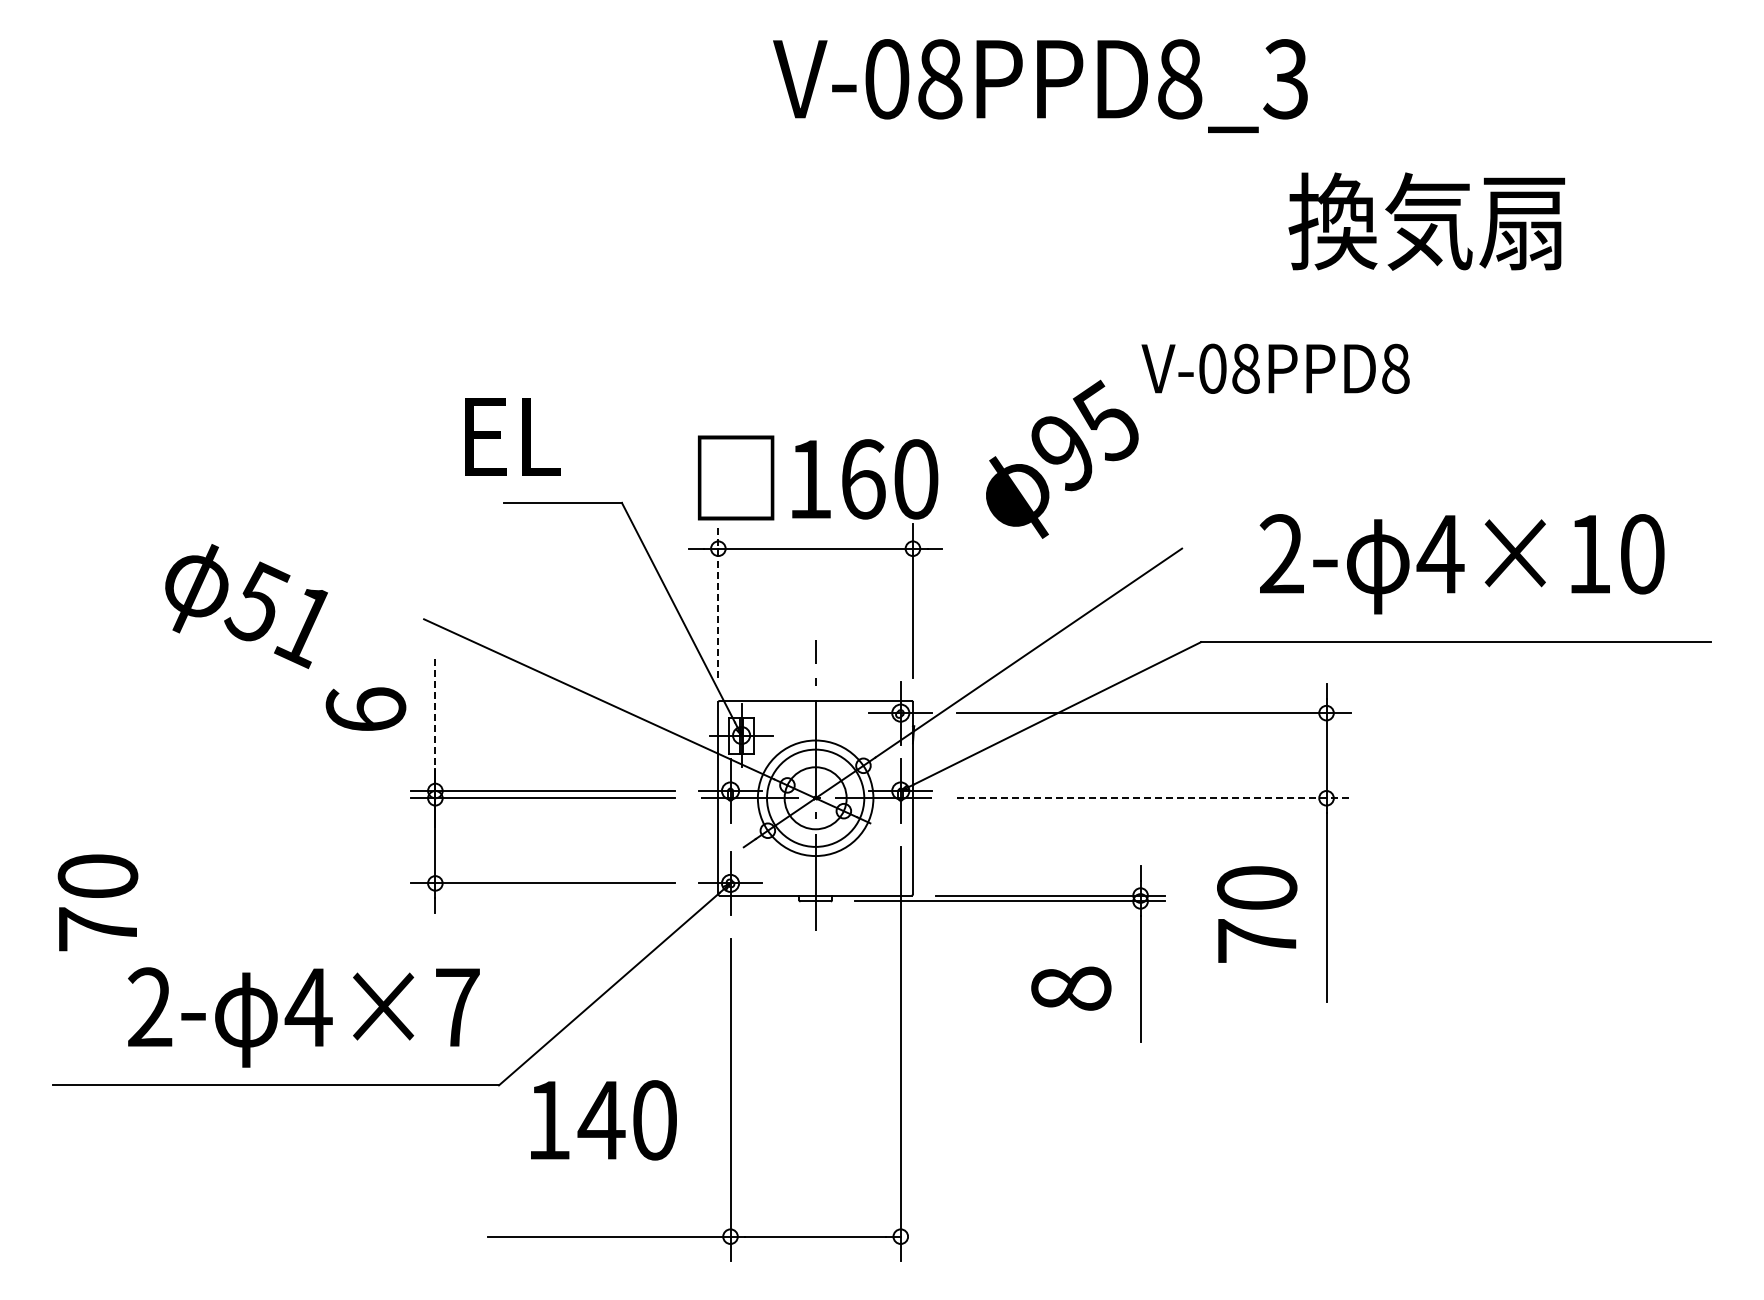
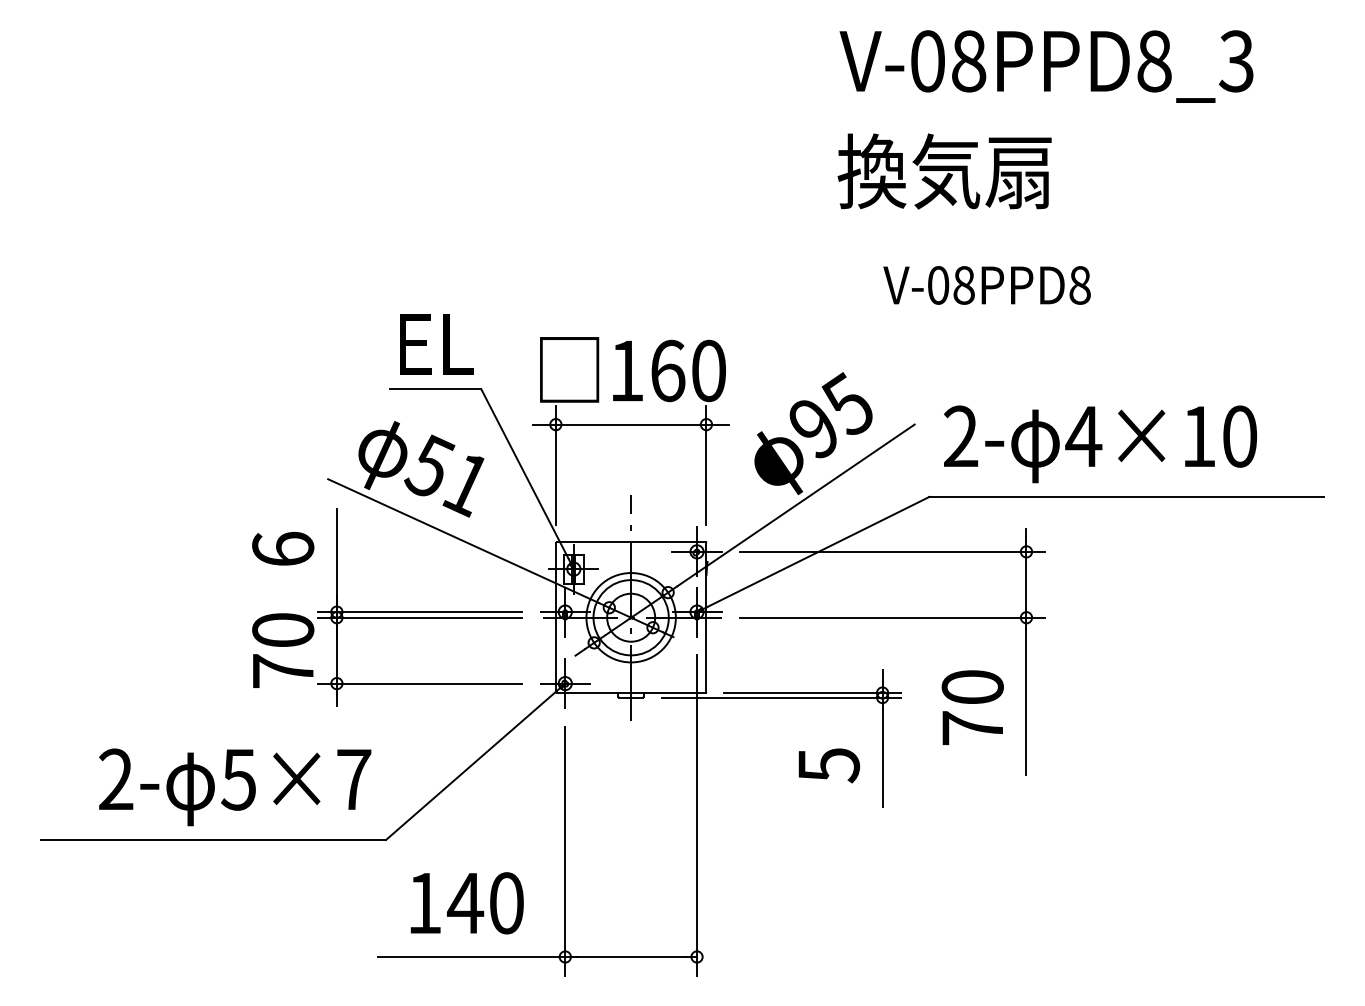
text: (1040, 85) -> (1046, 66), moved
text: (1426, 221) -> (944, 171), moved
text: (512, 436) -> (436, 343), moved
text: (1062, 458) -> (813, 432), moved
text: (1461, 564) -> (1099, 444), moved
line: (718, 601) -> (555, 465), dashed -> solid
text: (246, 606) -> (421, 469), moved
line: (435, 716) -> (336, 554), dashed -> solid
line: (1154, 798) -> (893, 617), dashed -> solid
text: (97, 902) -> (282, 650), moved
text: (1071, 989) -> (829, 765), 8 -> 5
text: (308, 1007) -> (238, 779), 4×7 -> 5×7
text: (603, 1120) -> (466, 903), moved

